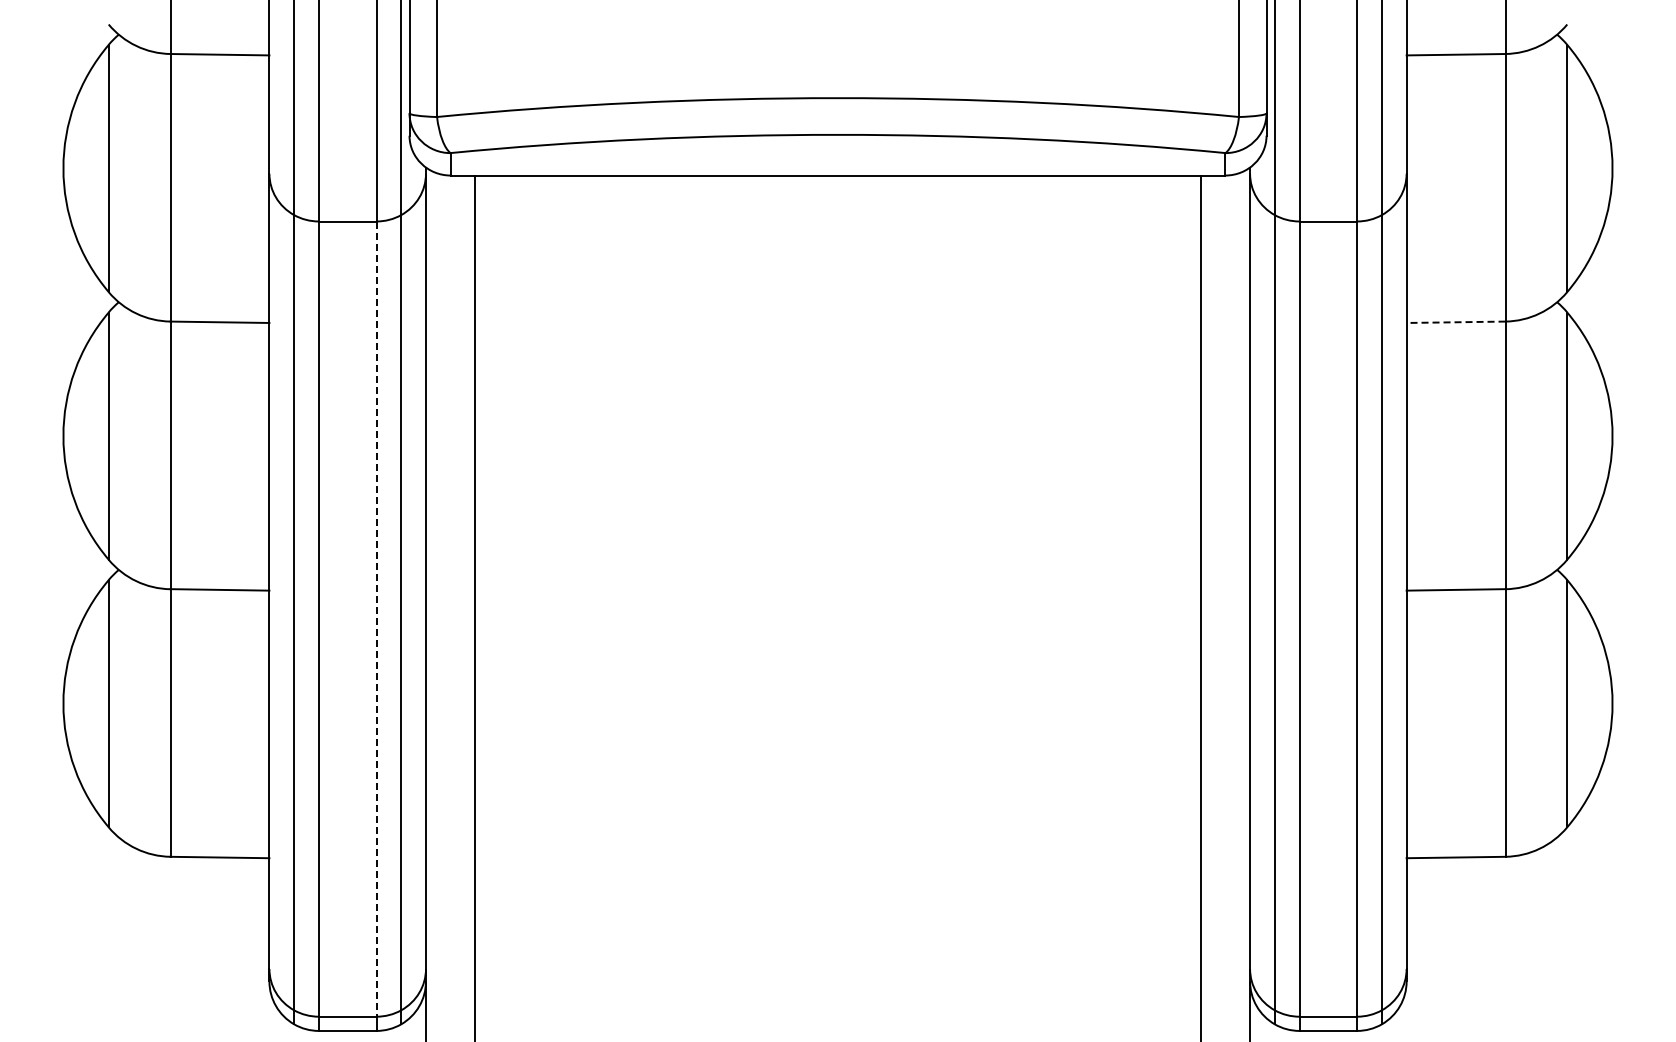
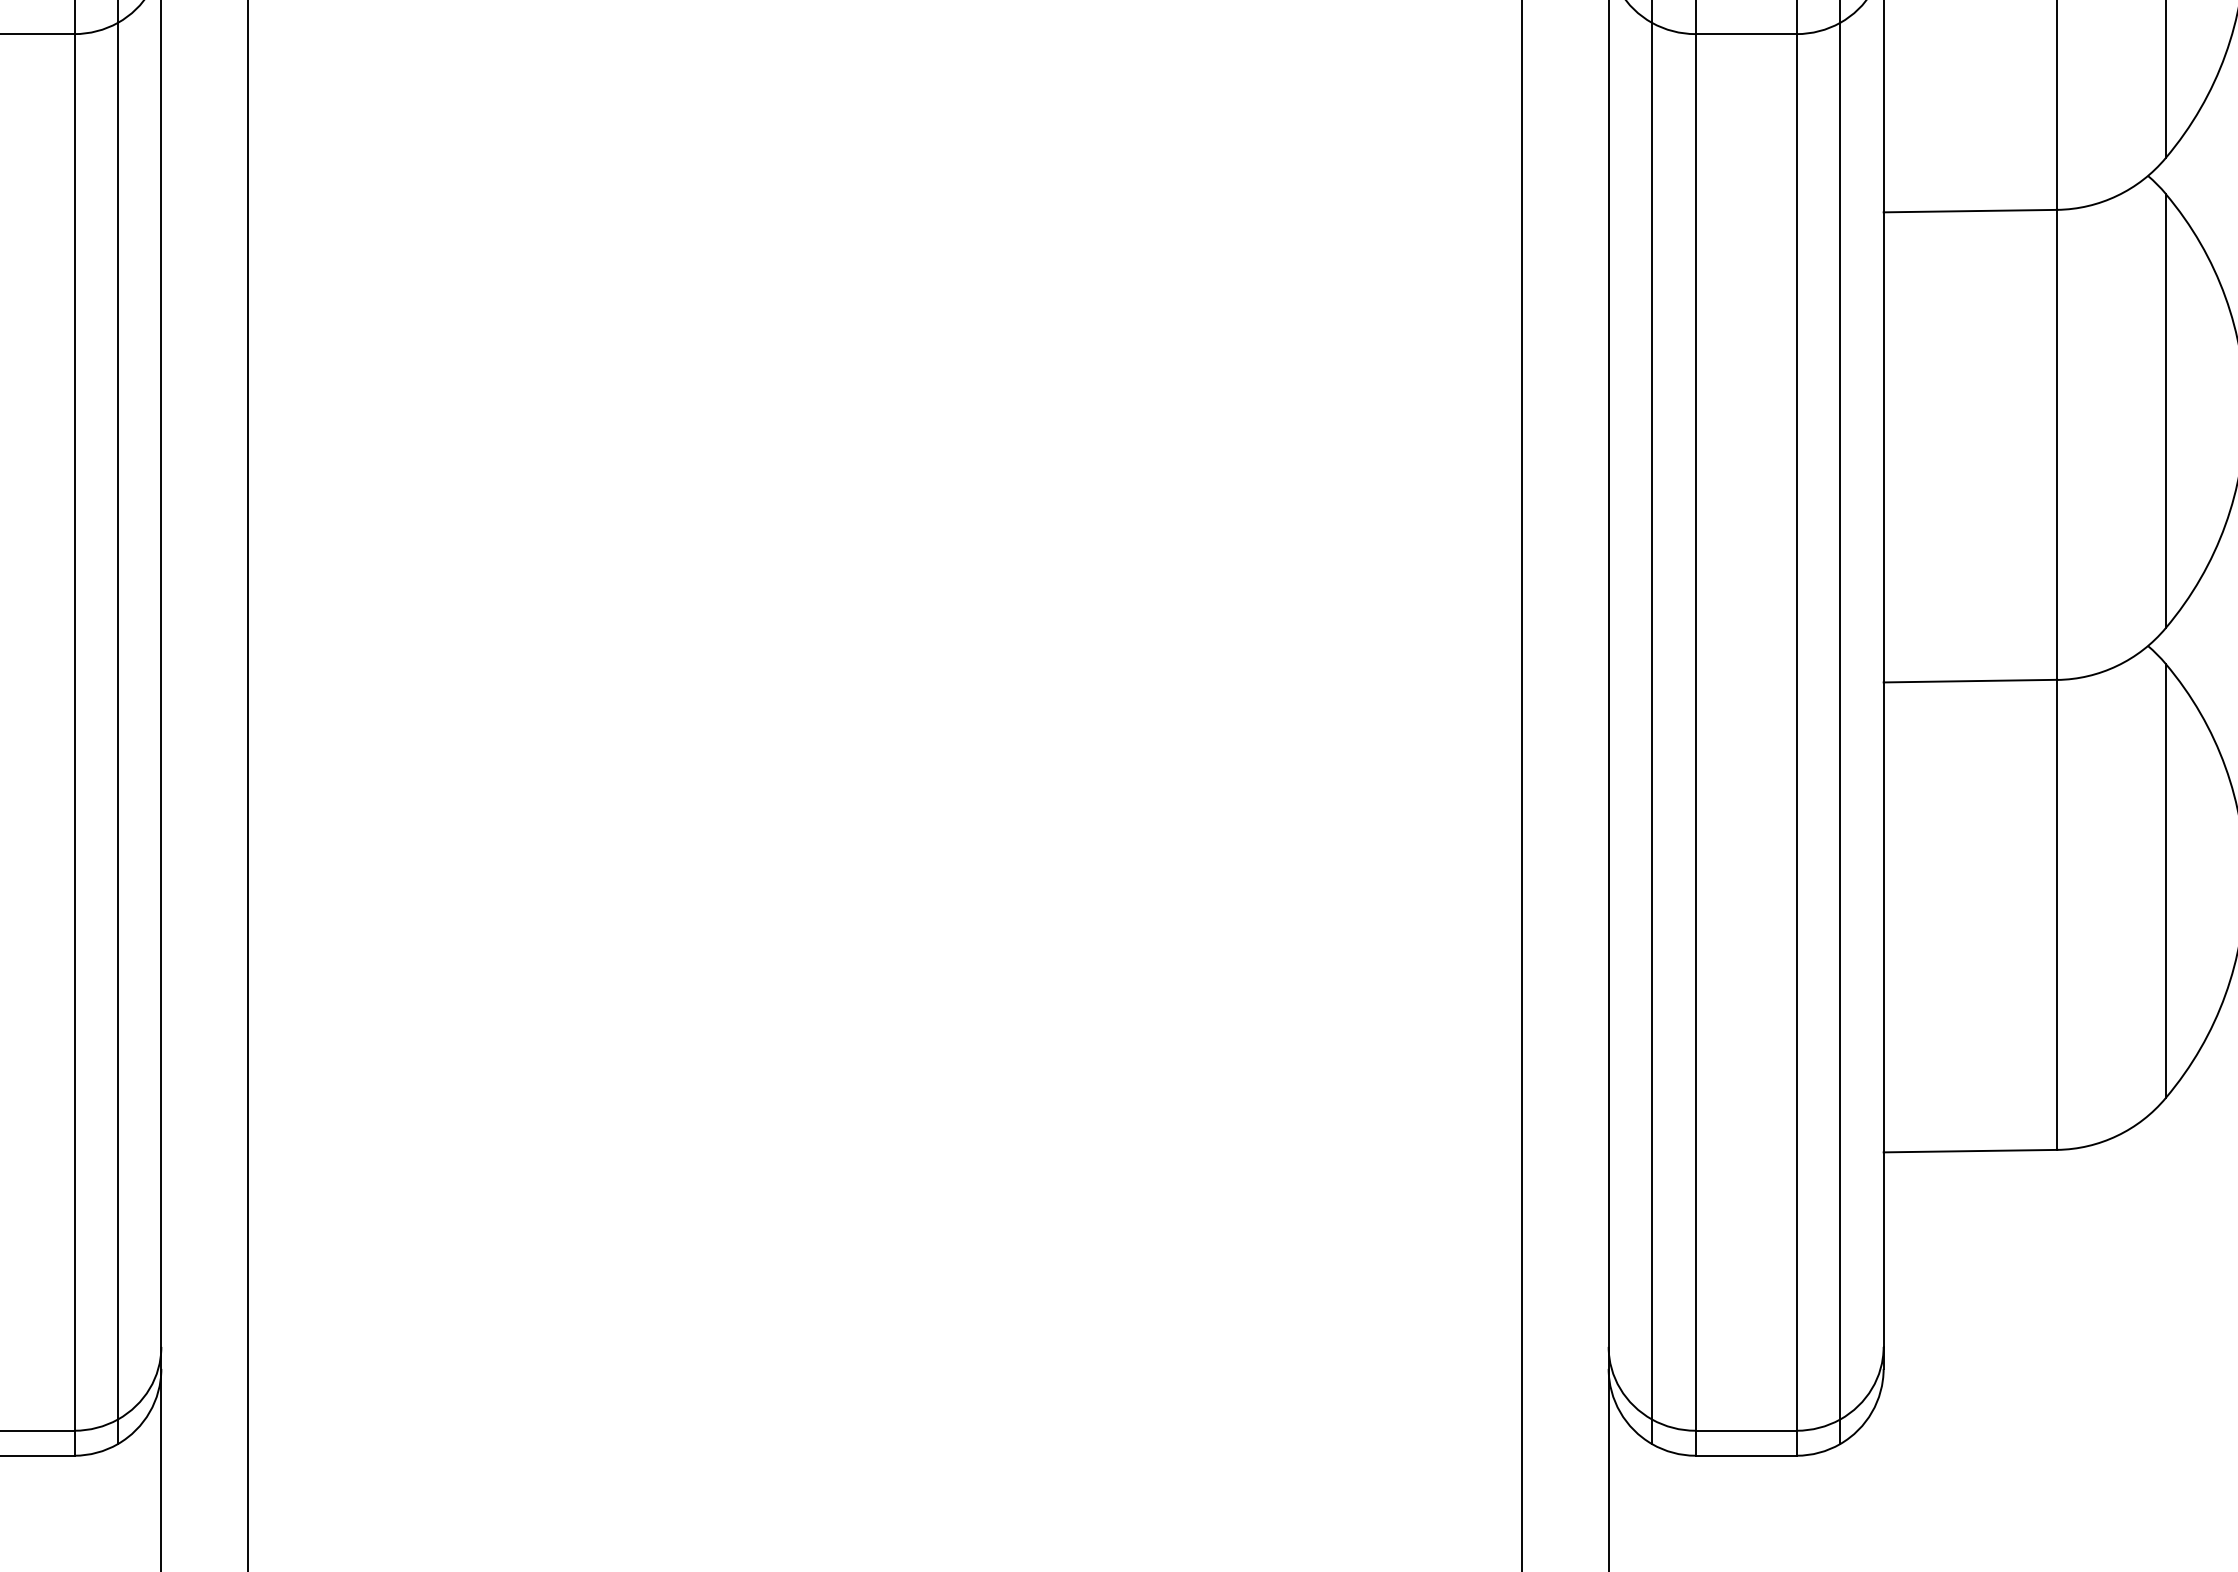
line: (1455, 322) -> (1969, 211), dashed -> solid
line: (376, 619) -> (74, 733), dashed -> solid

